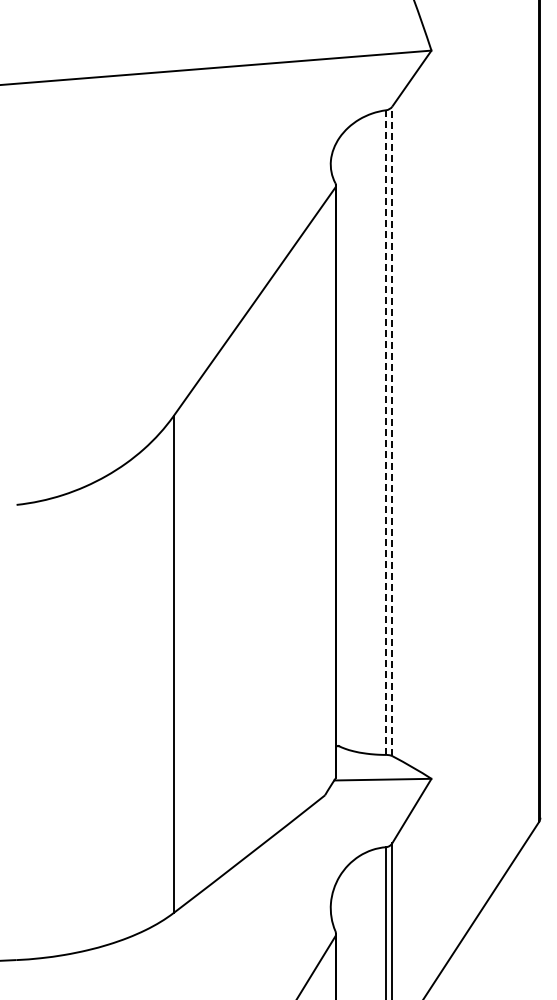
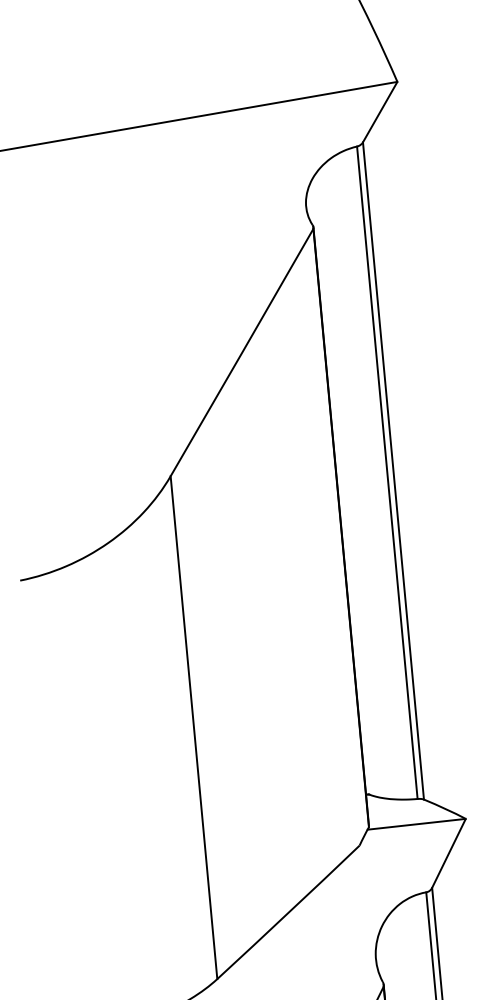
line: (392, 431) -> (393, 471), dashed -> solid
line: (386, 432) -> (387, 472), dashed -> solid

